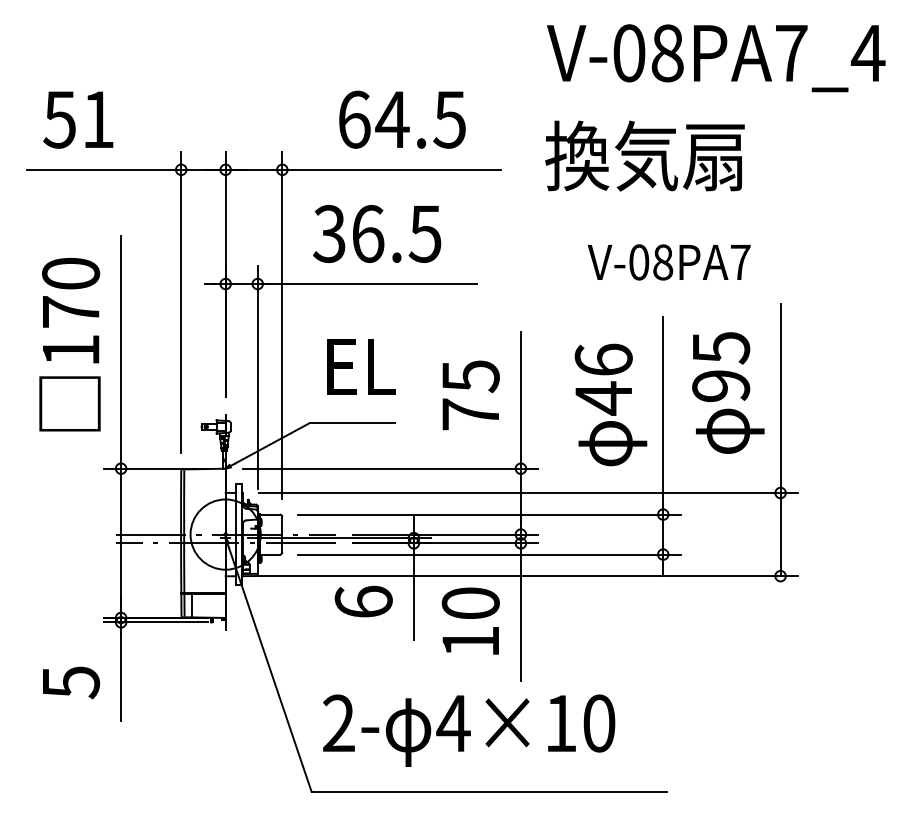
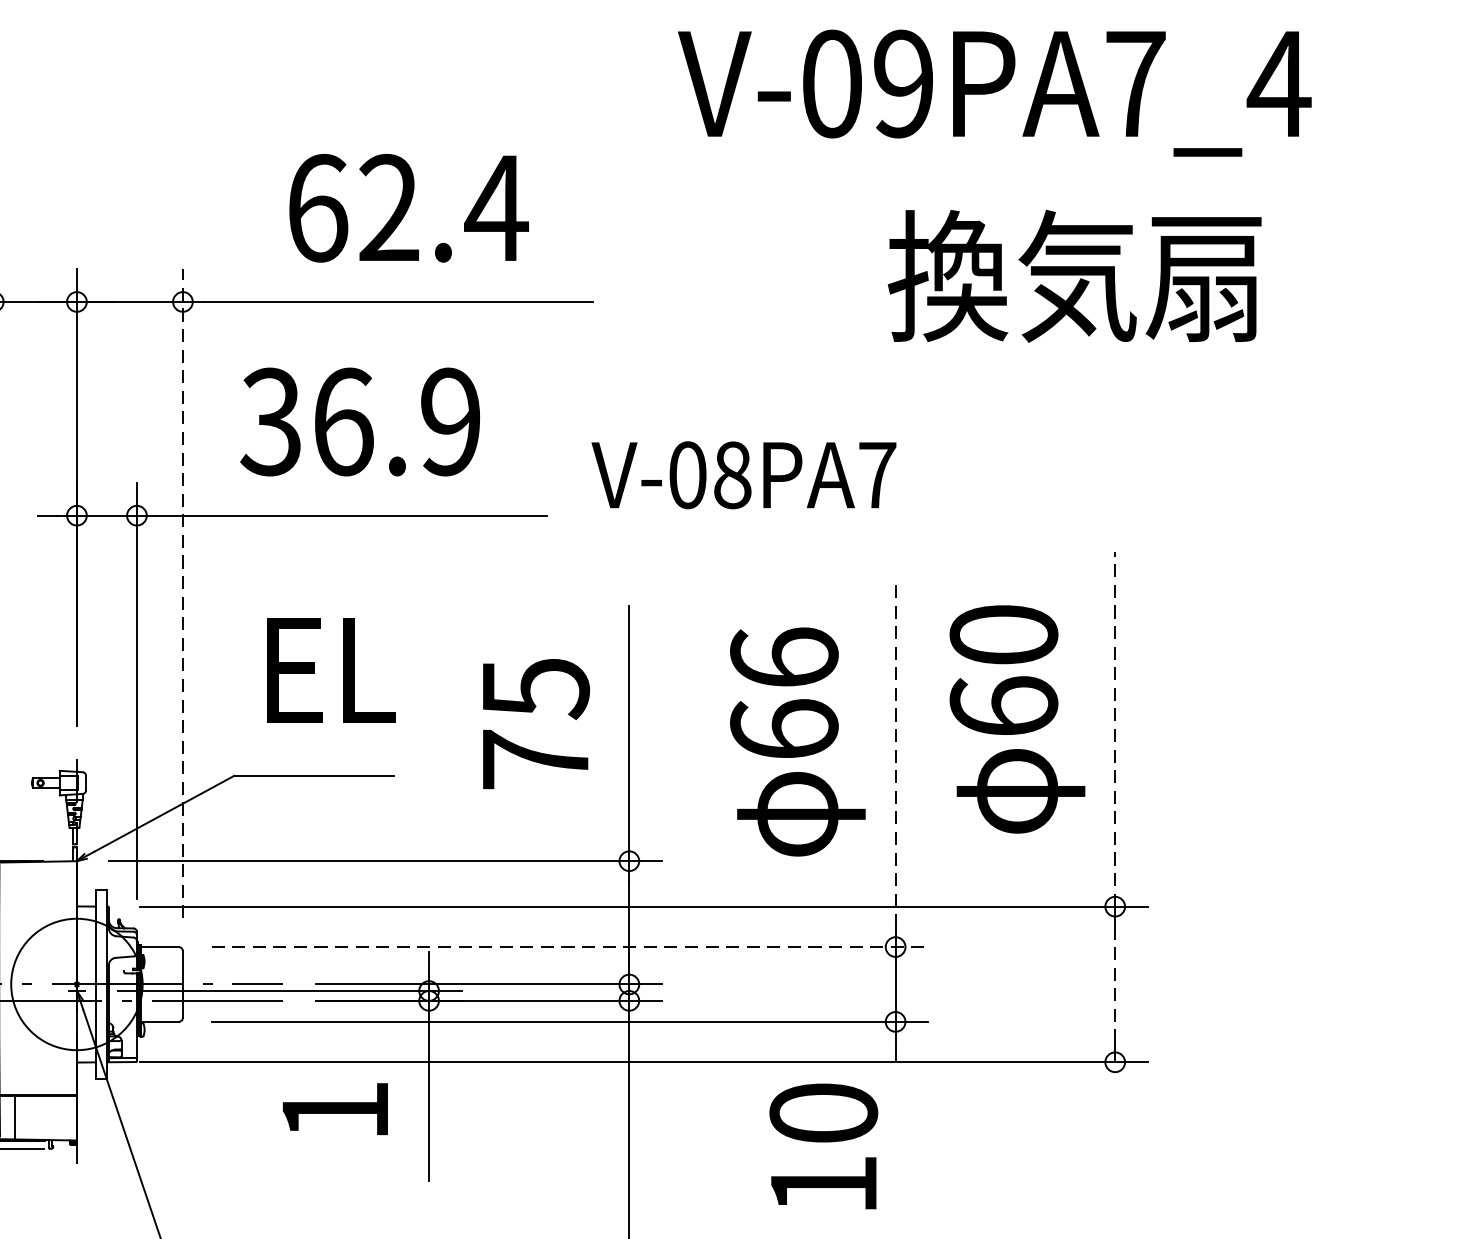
text: (667, 53) -> (903, 84), V-08PA7_4 -> V-09PA7_4
text: (421, 119) -> (443, 207), 64.5 -> 62.4
text: (644, 155) -> (1073, 275), moved
text: (424, 233) -> (448, 421), 36.5 -> 36.9
text: (668, 262) -> (742, 475), moved
line: (282, 325) -> (183, 593), solid -> dashed
text: (721, 367) -> (1004, 671), 95 -> 60
text: (603, 398) -> (783, 729), 46 -> 66
line: (780, 398) -> (1115, 729), solid -> dashed
line: (663, 410) -> (896, 752), solid -> dashed
line: (489, 514) -> (570, 946), solid -> dashed
line: (780, 534) -> (1115, 984), solid -> dashed
text: (363, 601) -> (334, 1109), 6 -> 1
text: (470, 620) -> (823, 1145), moved

